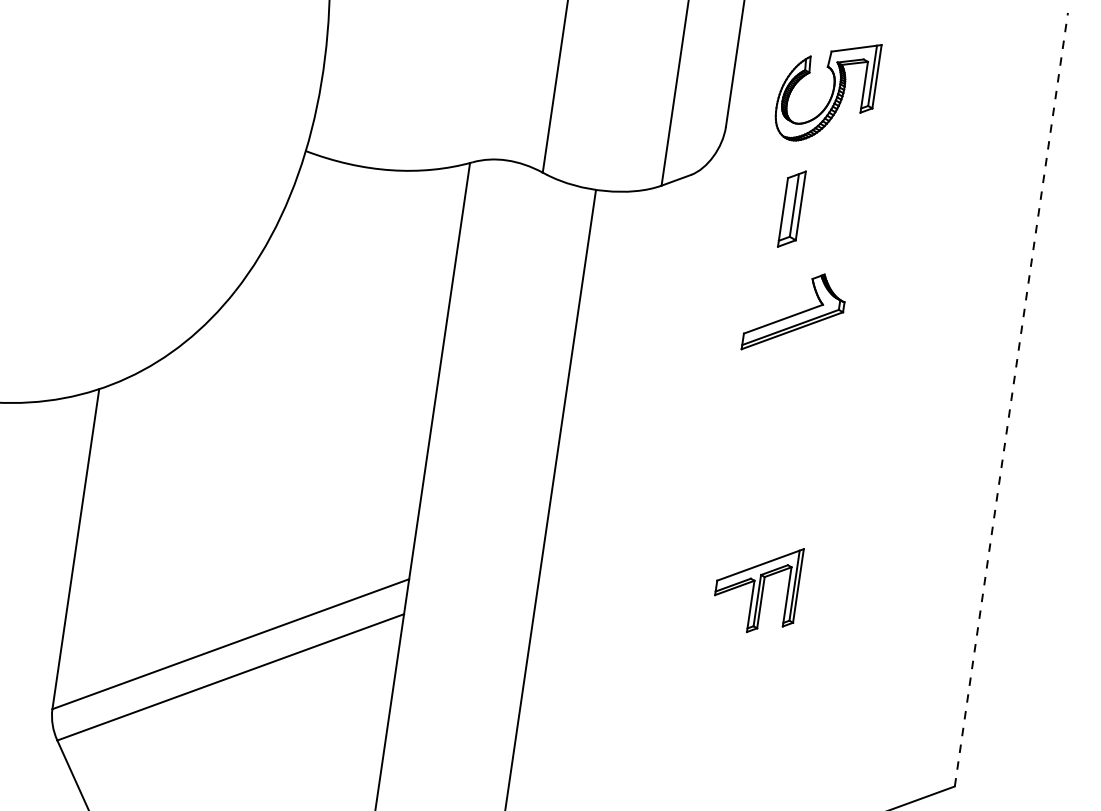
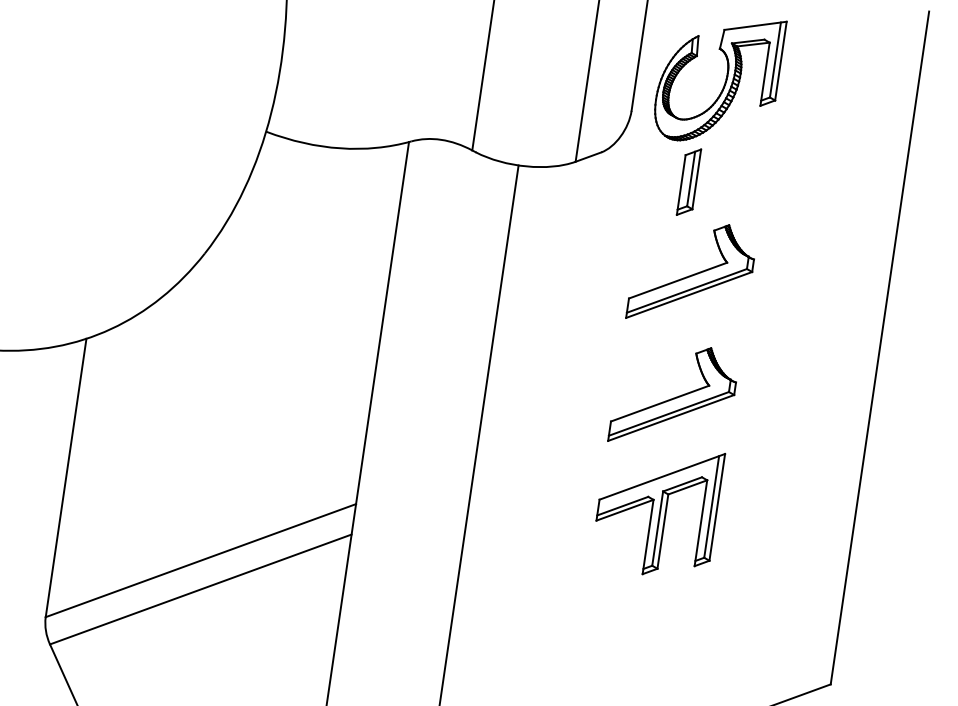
part: (828, 92) -> (720, 80), size x1.43
part: (792, 311) -> (689, 271), size x1.43
line: (1011, 399) -> (880, 347), dashed -> solid
part: (772, 452) -> (672, 393), added
part: (759, 590) -> (660, 513), size x1.67

